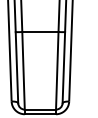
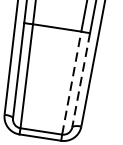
line: (63, 67) -> (80, 79), solid -> dashed
line: (57, 70) -> (72, 82), solid -> dashed

